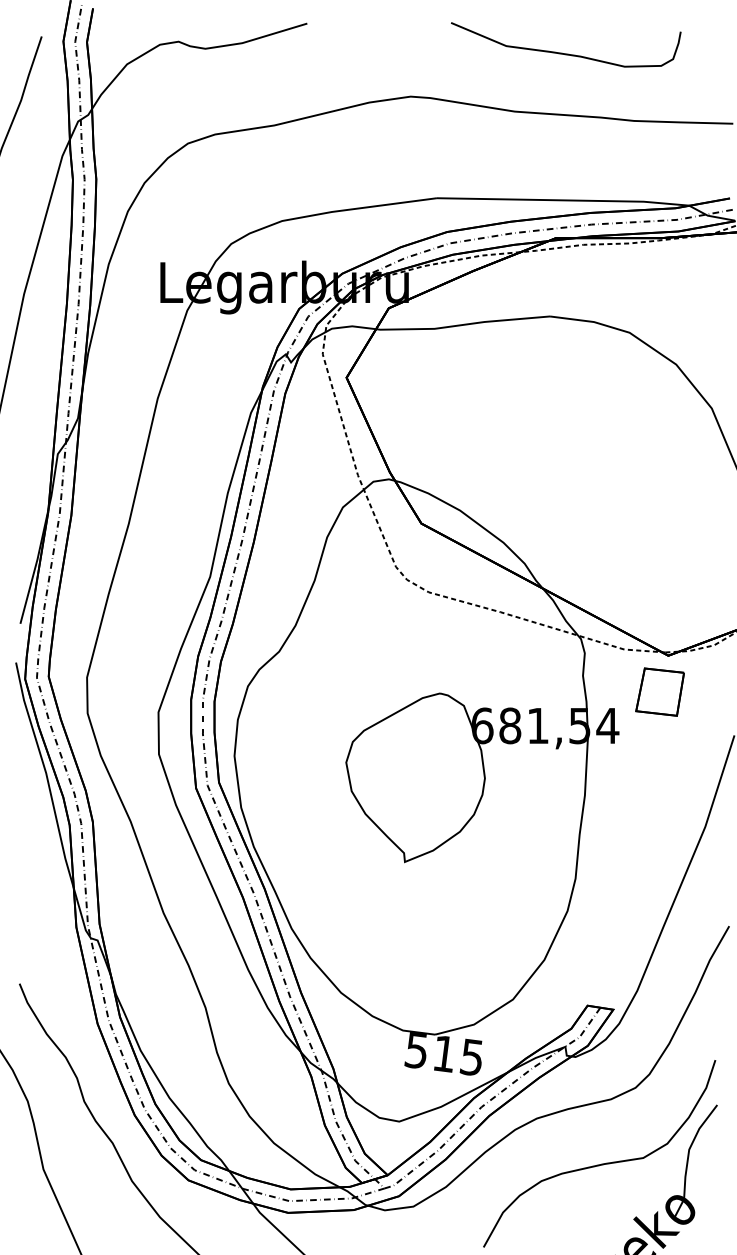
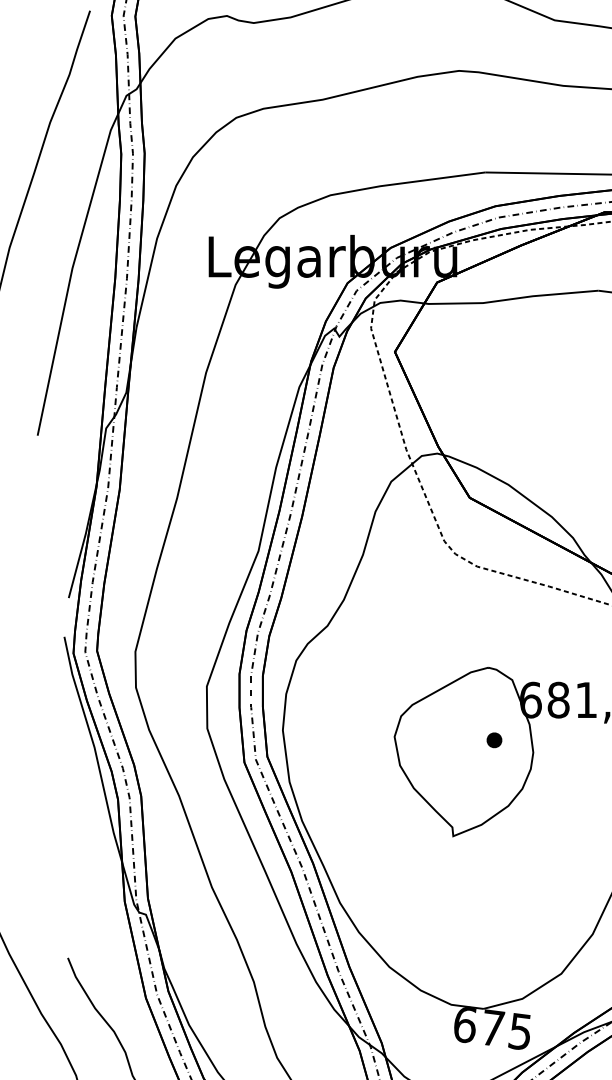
part: (445, 765) -> (493, 739), added
text: (430, 1052) -> (478, 1026), 515 -> 675

